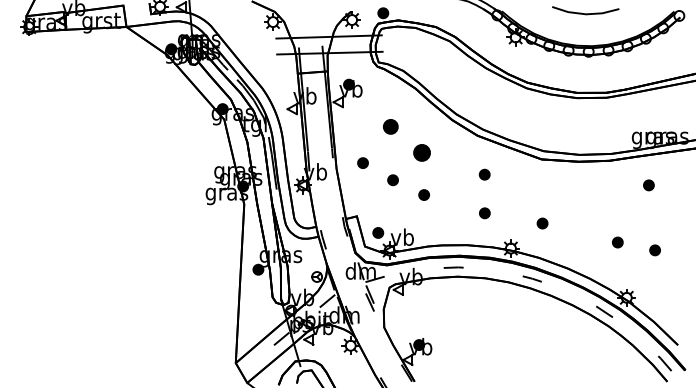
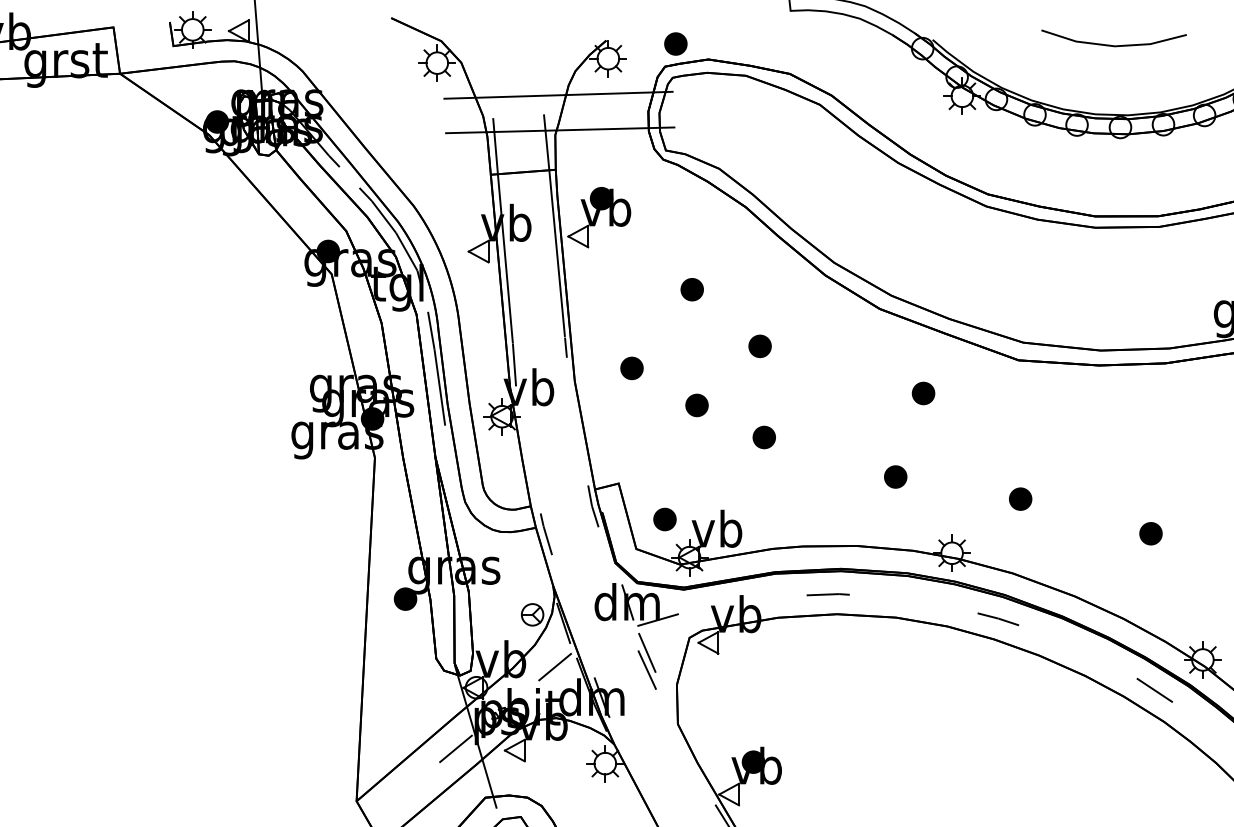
part: (390, 126) -> (691, 289), size x0.71
part: (422, 152) -> (760, 345), size x0.62
part: (484, 174) -> (923, 393), moved
part: (617, 242) -> (1150, 533), moved

